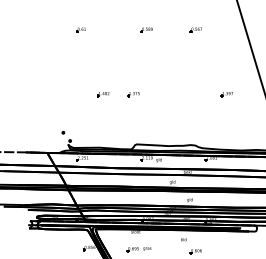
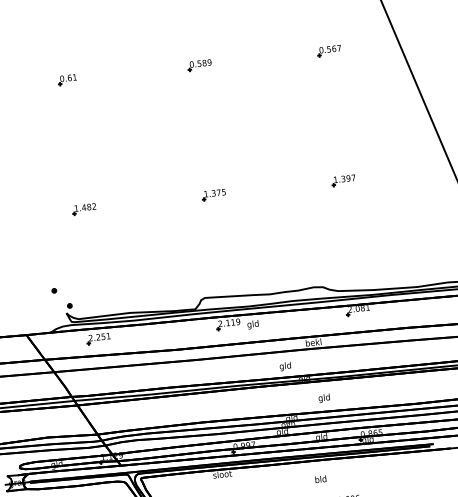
part: (195, 29) -> (327, 50), moved
part: (103, 94) -> (84, 209), moved
part: (133, 94) -> (213, 195), moved
part: (226, 94) -> (342, 180), moved

